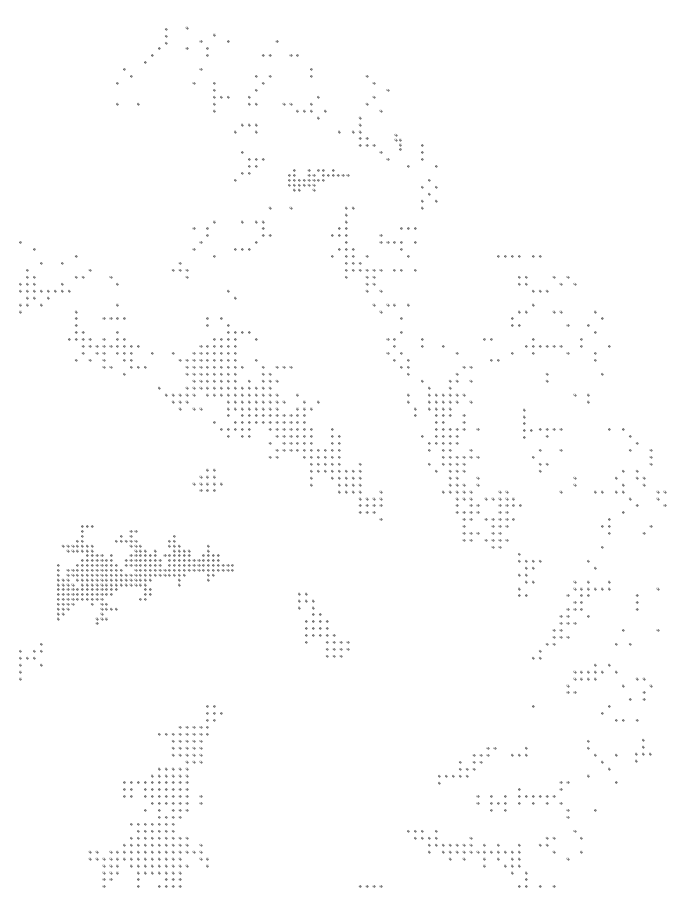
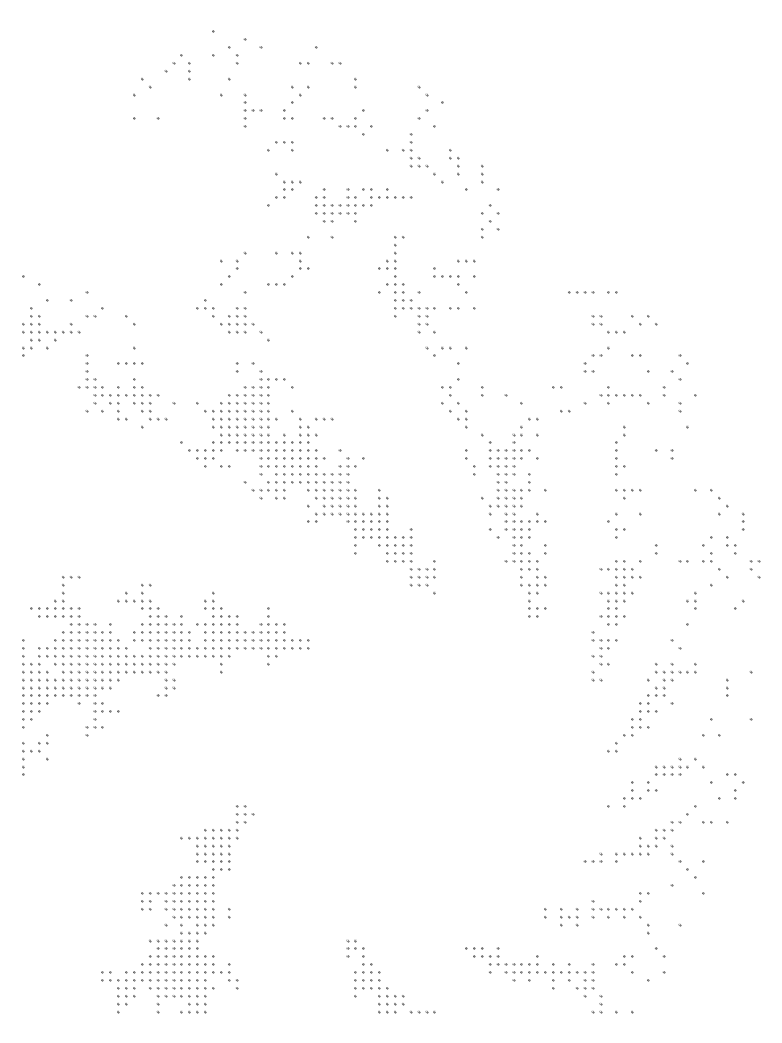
part: (166, 36) -> (189, 71), moved
part: (398, 142) -> (454, 162), size x1.43
part: (318, 180) -> (363, 205), size x1.43
part: (527, 423) -> (620, 458), moved
part: (208, 480) -> (237, 320), moved
part: (503, 519) -> (620, 592), moved
part: (144, 575) -> (165, 656), size x1.43
part: (323, 625) -> (375, 976), moved
part: (643, 750) -> (632, 794), moved
part: (467, 765) -> (648, 841), moved

